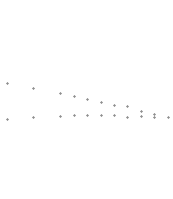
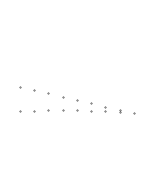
part: (127, 111) -> (91, 106), size x0.62

